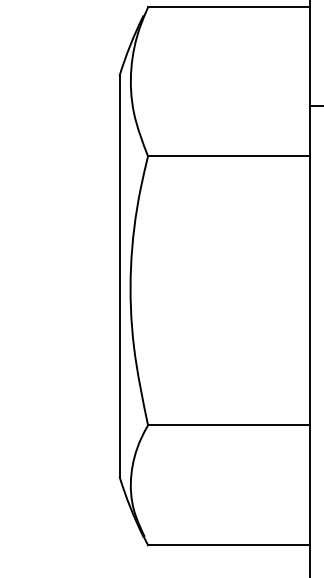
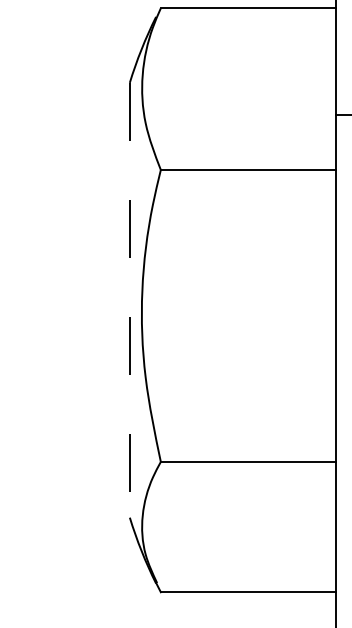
line: (119, 276) -> (129, 300), solid -> dashed

